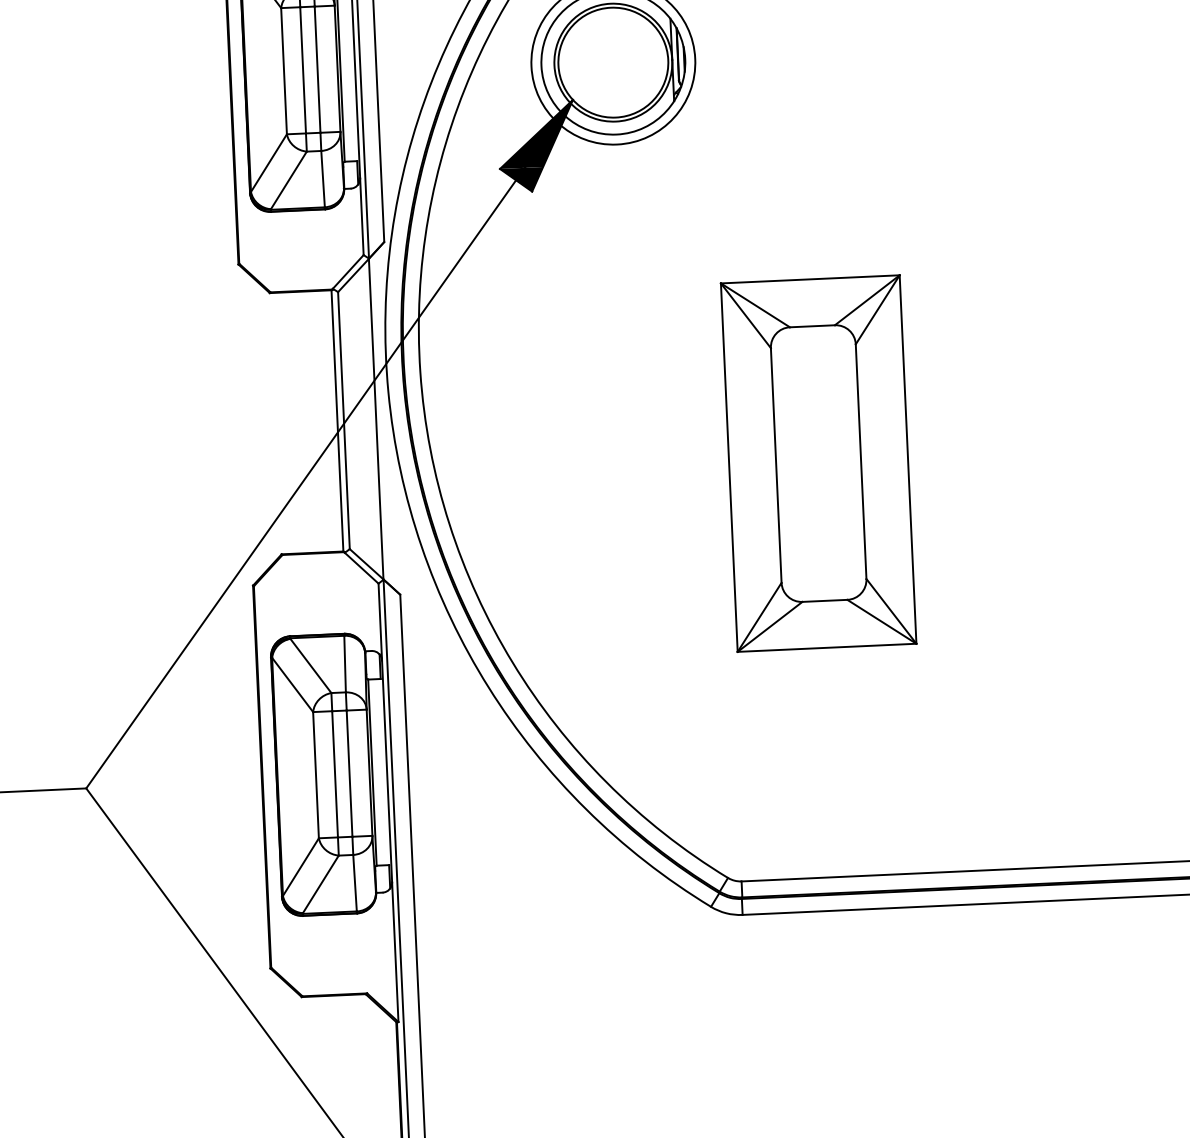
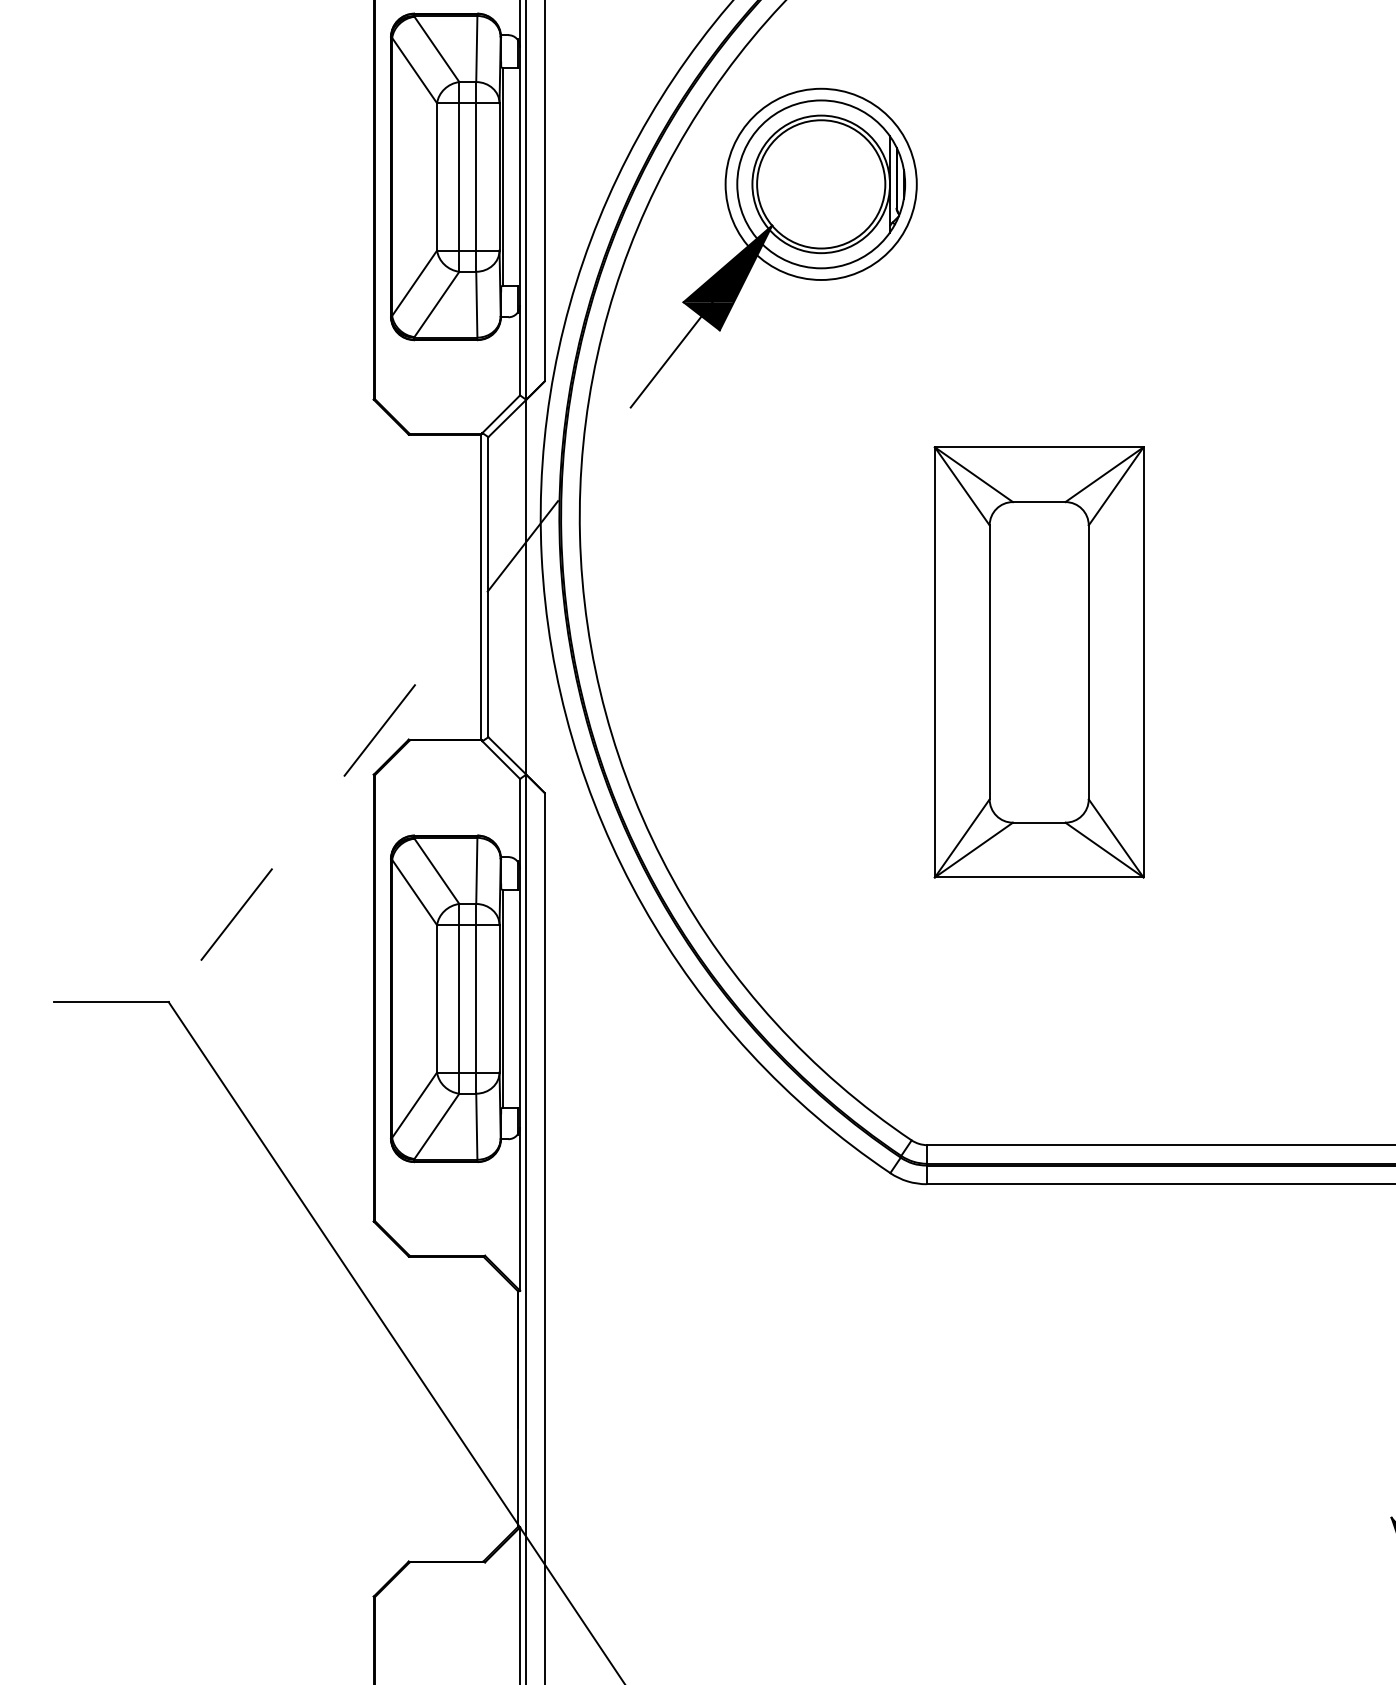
line: (300, 484) -> (434, 659), solid -> dashed

